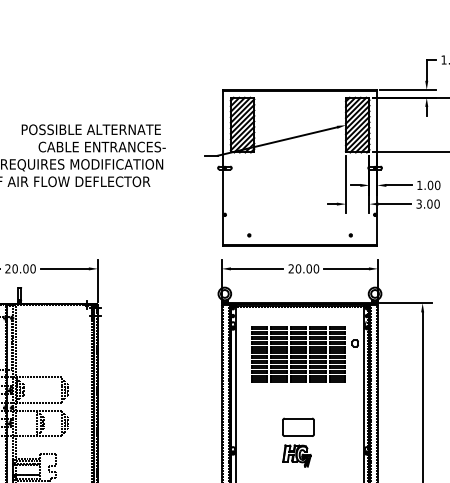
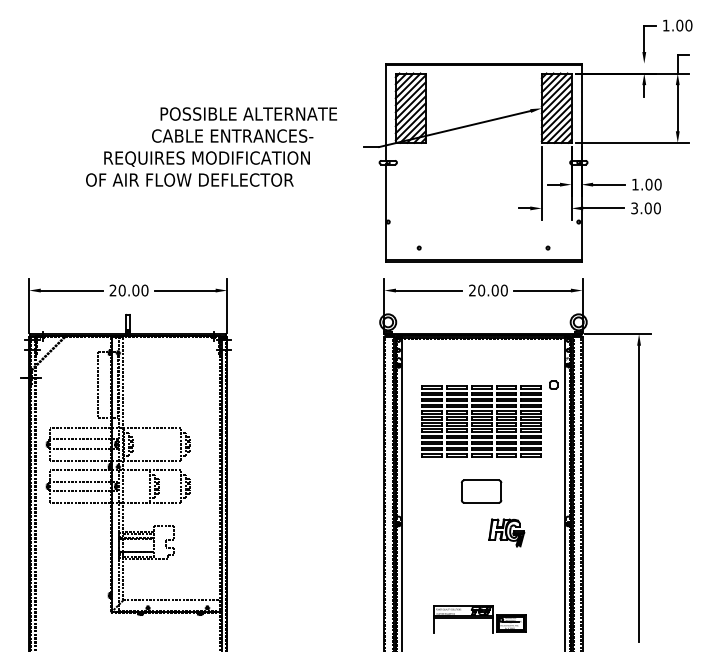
line: (408, 89) -> (620, 63), removed
text: (91, 129) -> (248, 113), moved
part: (298, 354) -> (481, 421), moved
part: (296, 455) -> (506, 532), moved

